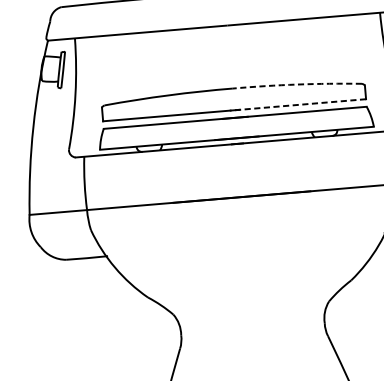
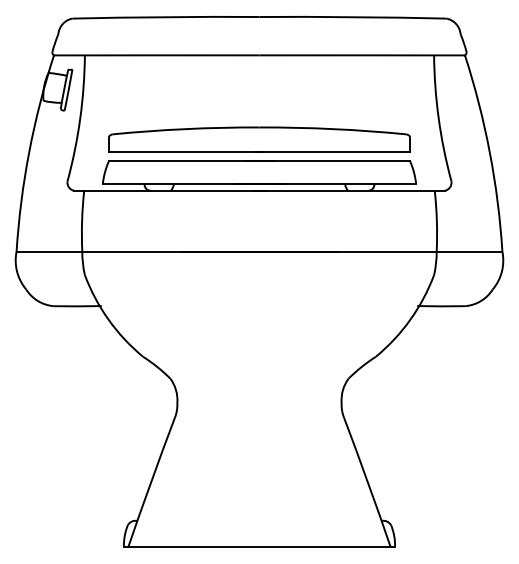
arc: (297, 84) -> (333, 129), dashed -> solid
line: (297, 105) -> (331, 152), dashed -> solid

